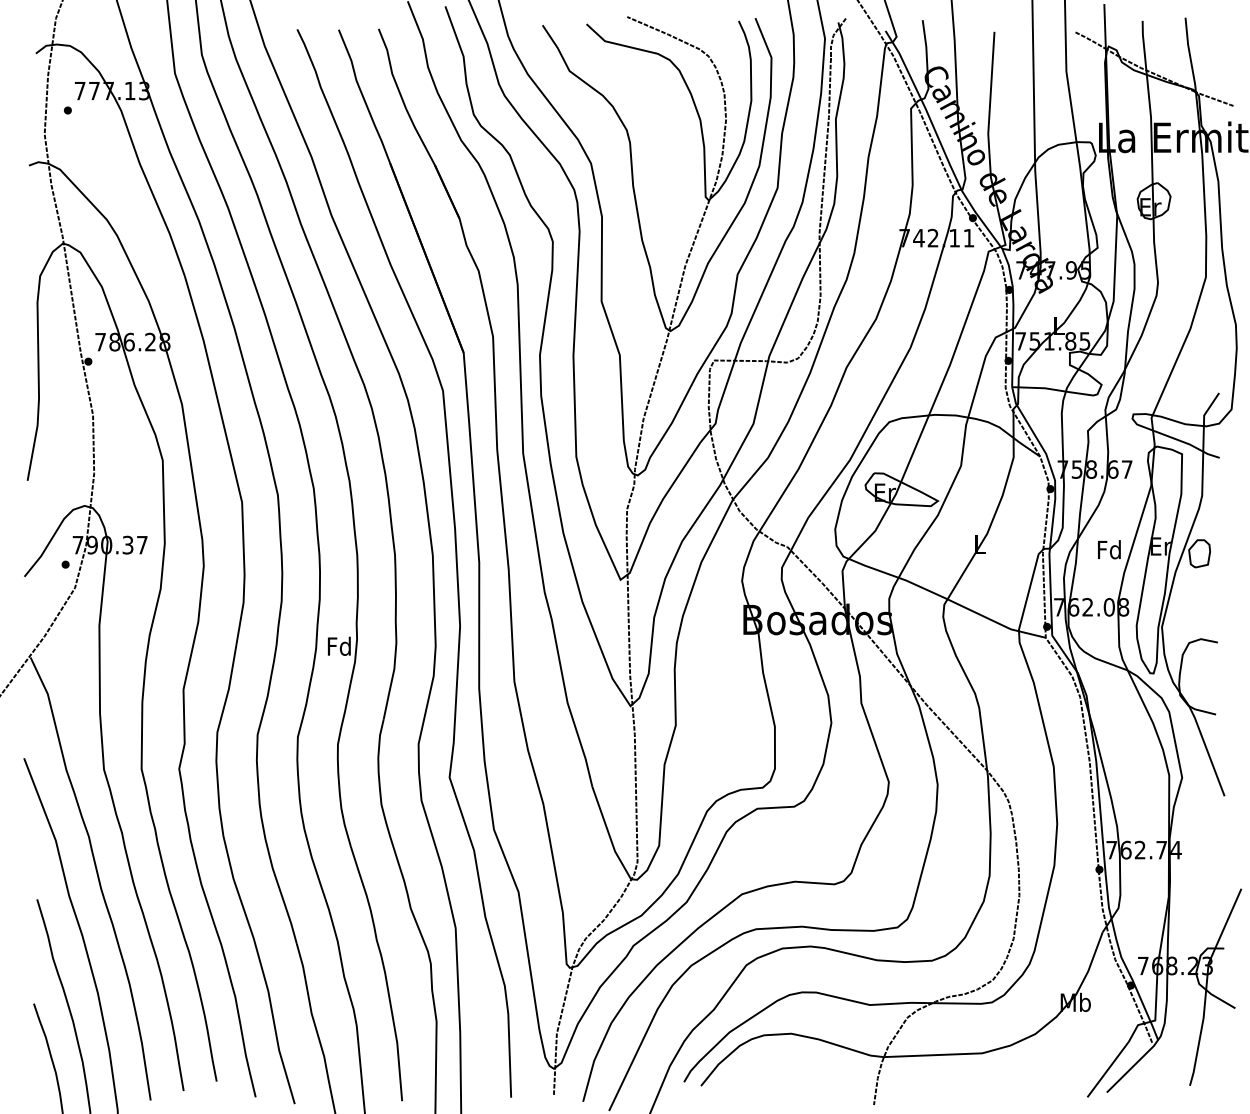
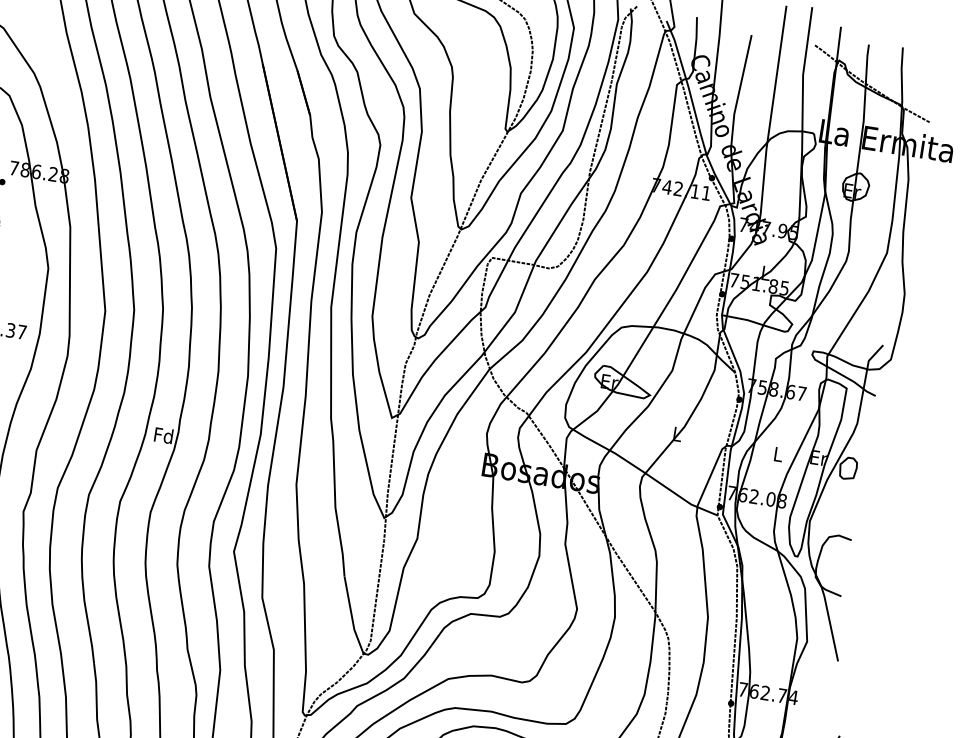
text: (1109, 549) -> (778, 454), Fd -> L

